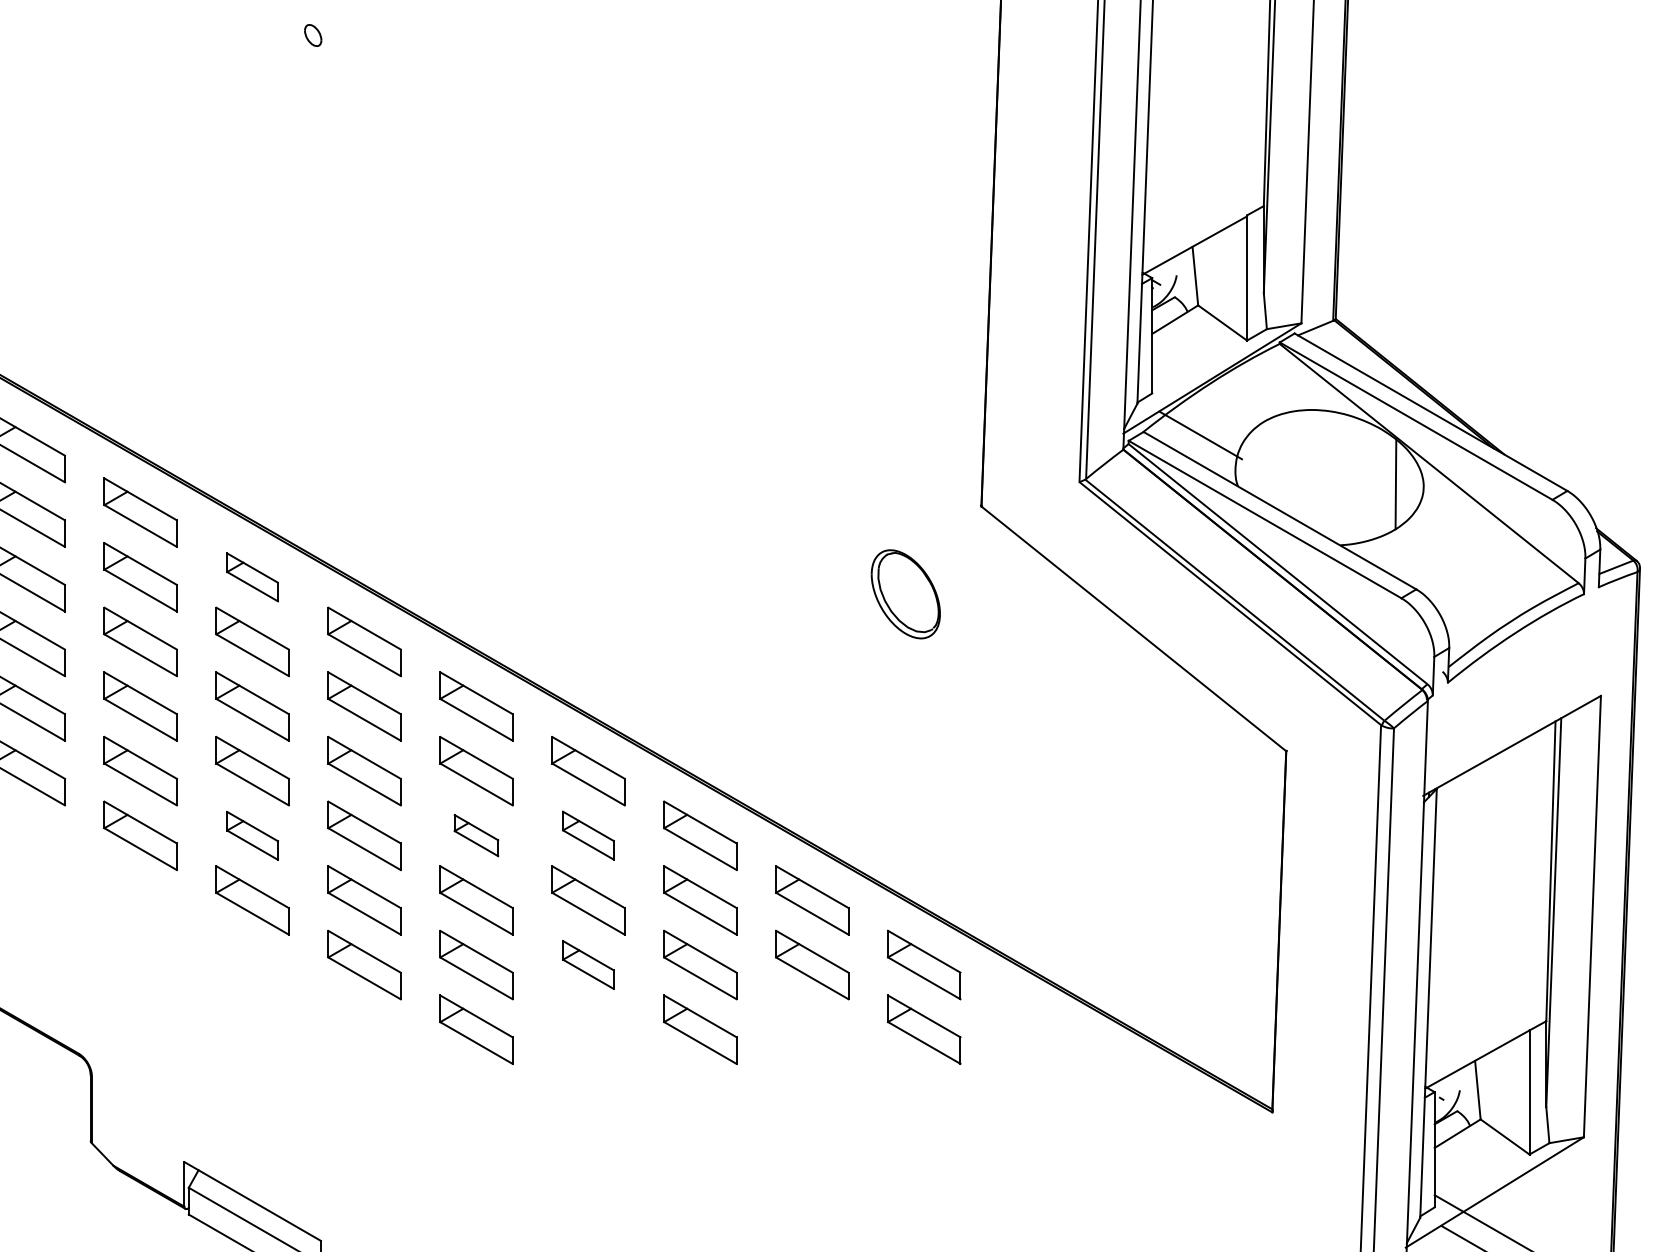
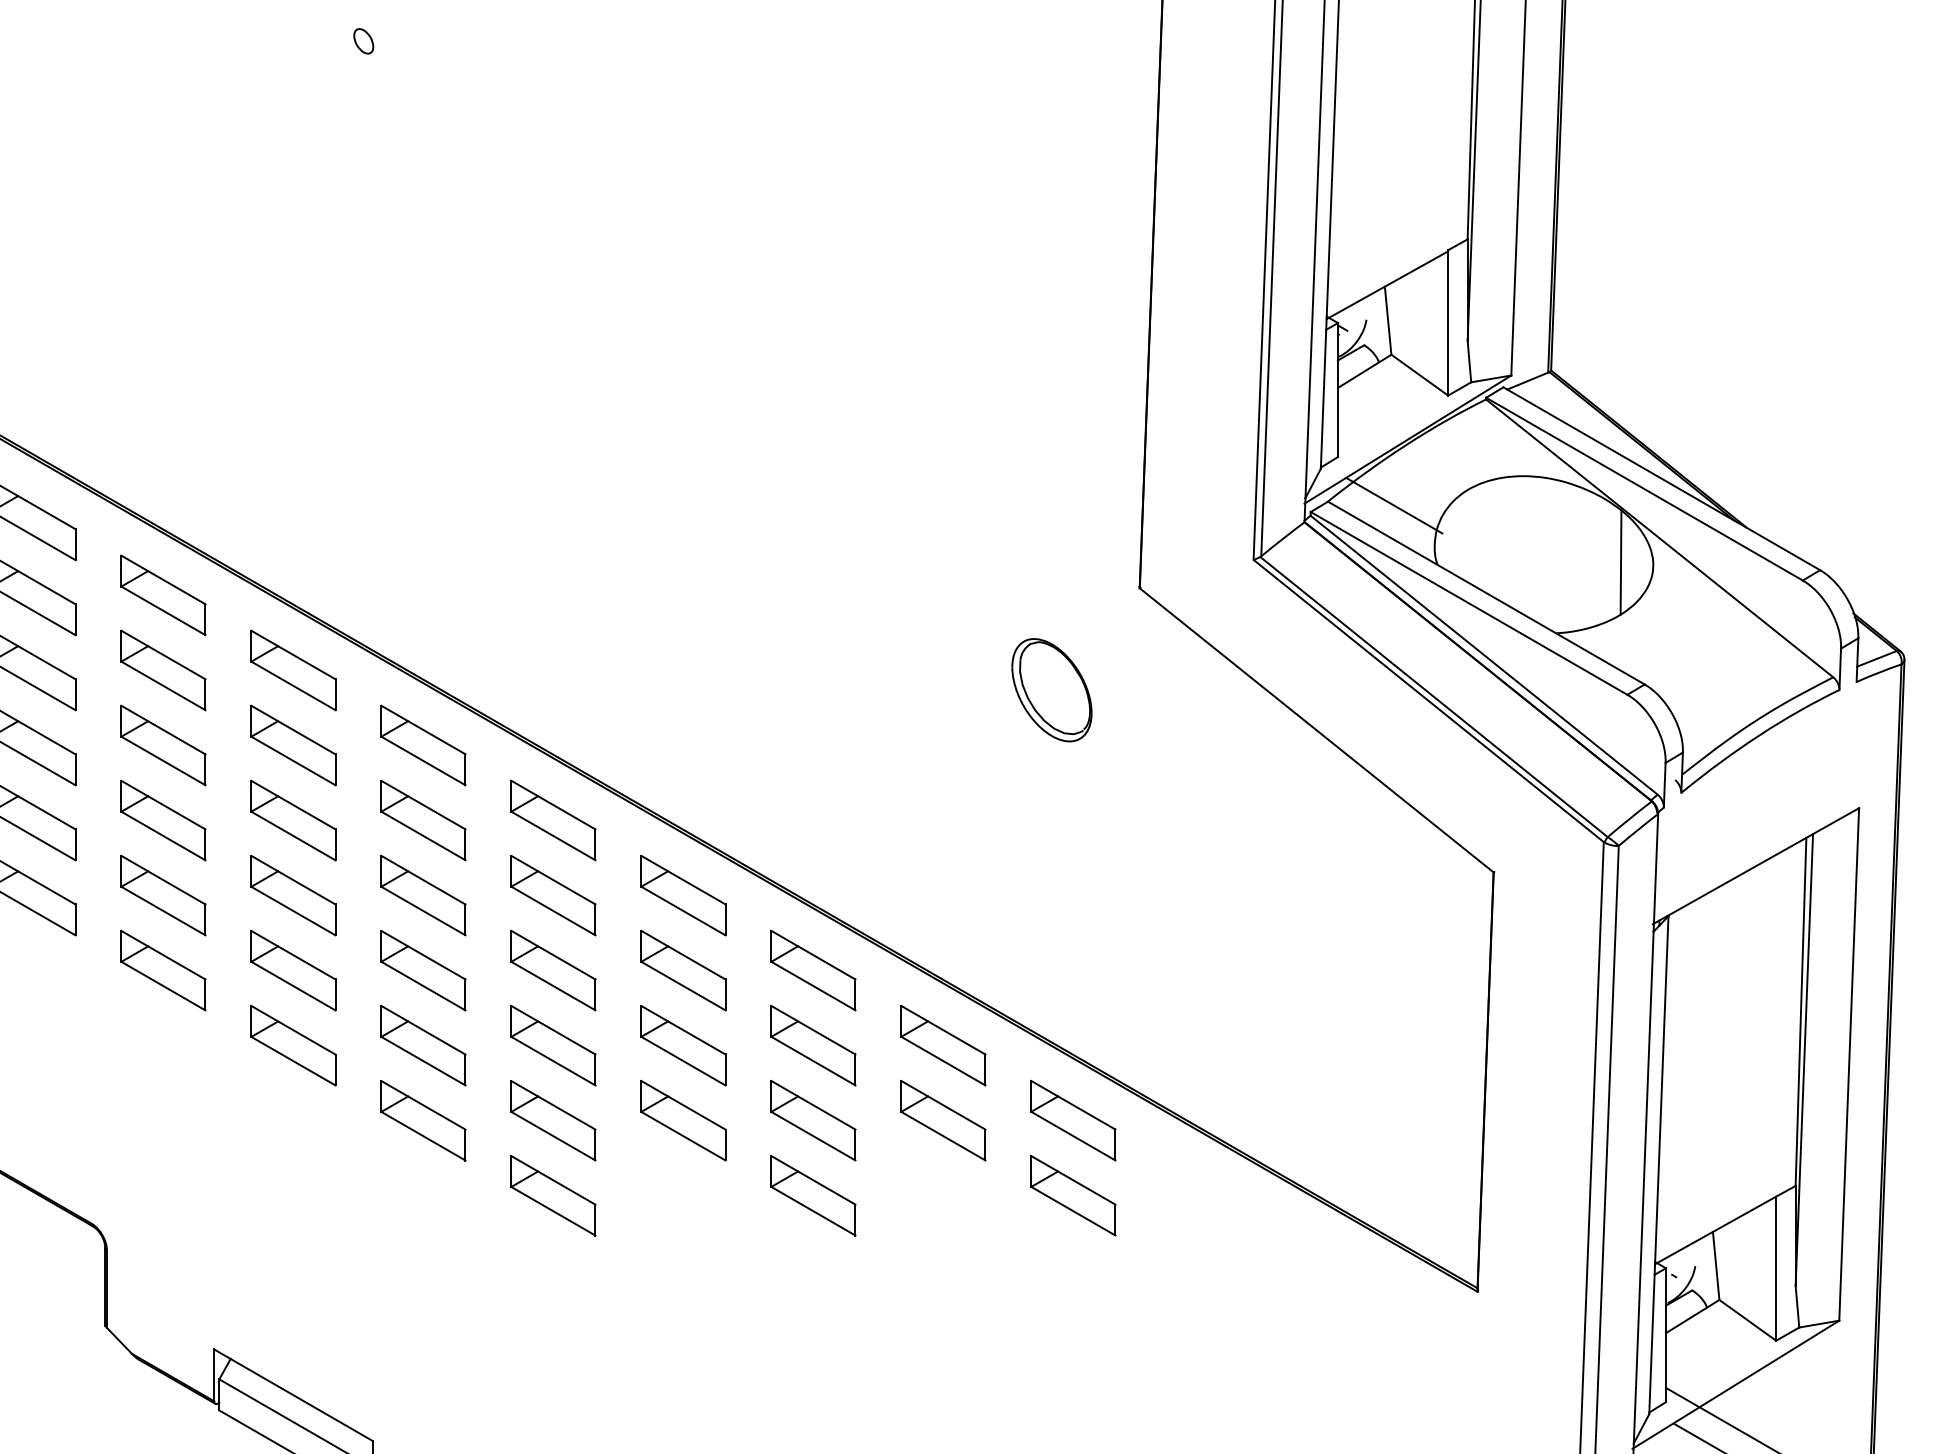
part: (252, 577) -> (293, 670), size x1.43
part: (252, 835) -> (293, 970), size x1.43
part: (476, 835) -> (553, 970), size x1.67
part: (588, 835) -> (683, 970), size x1.43
part: (588, 964) -> (683, 1120), size x1.43

